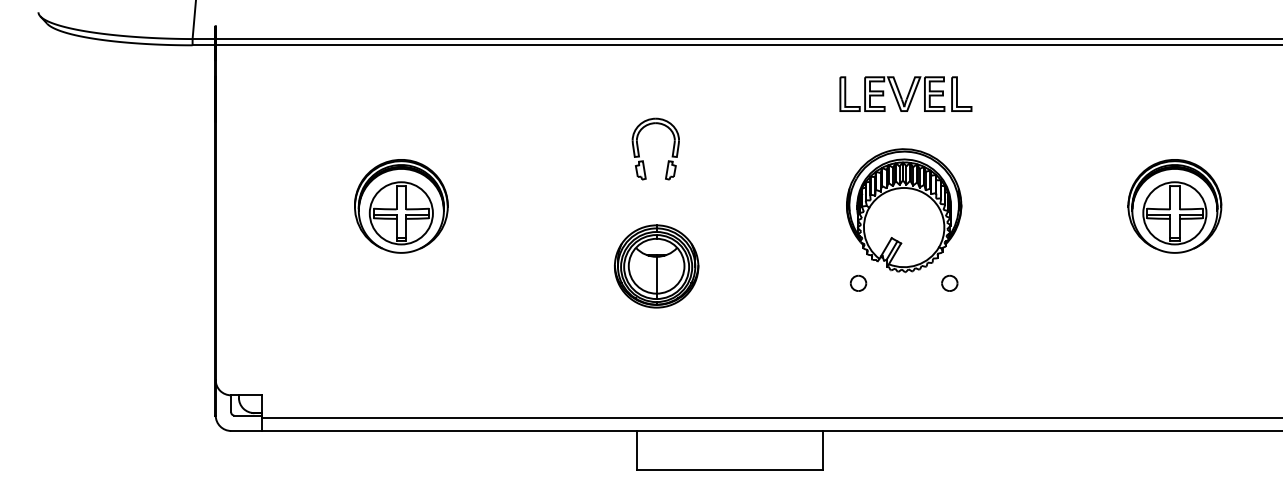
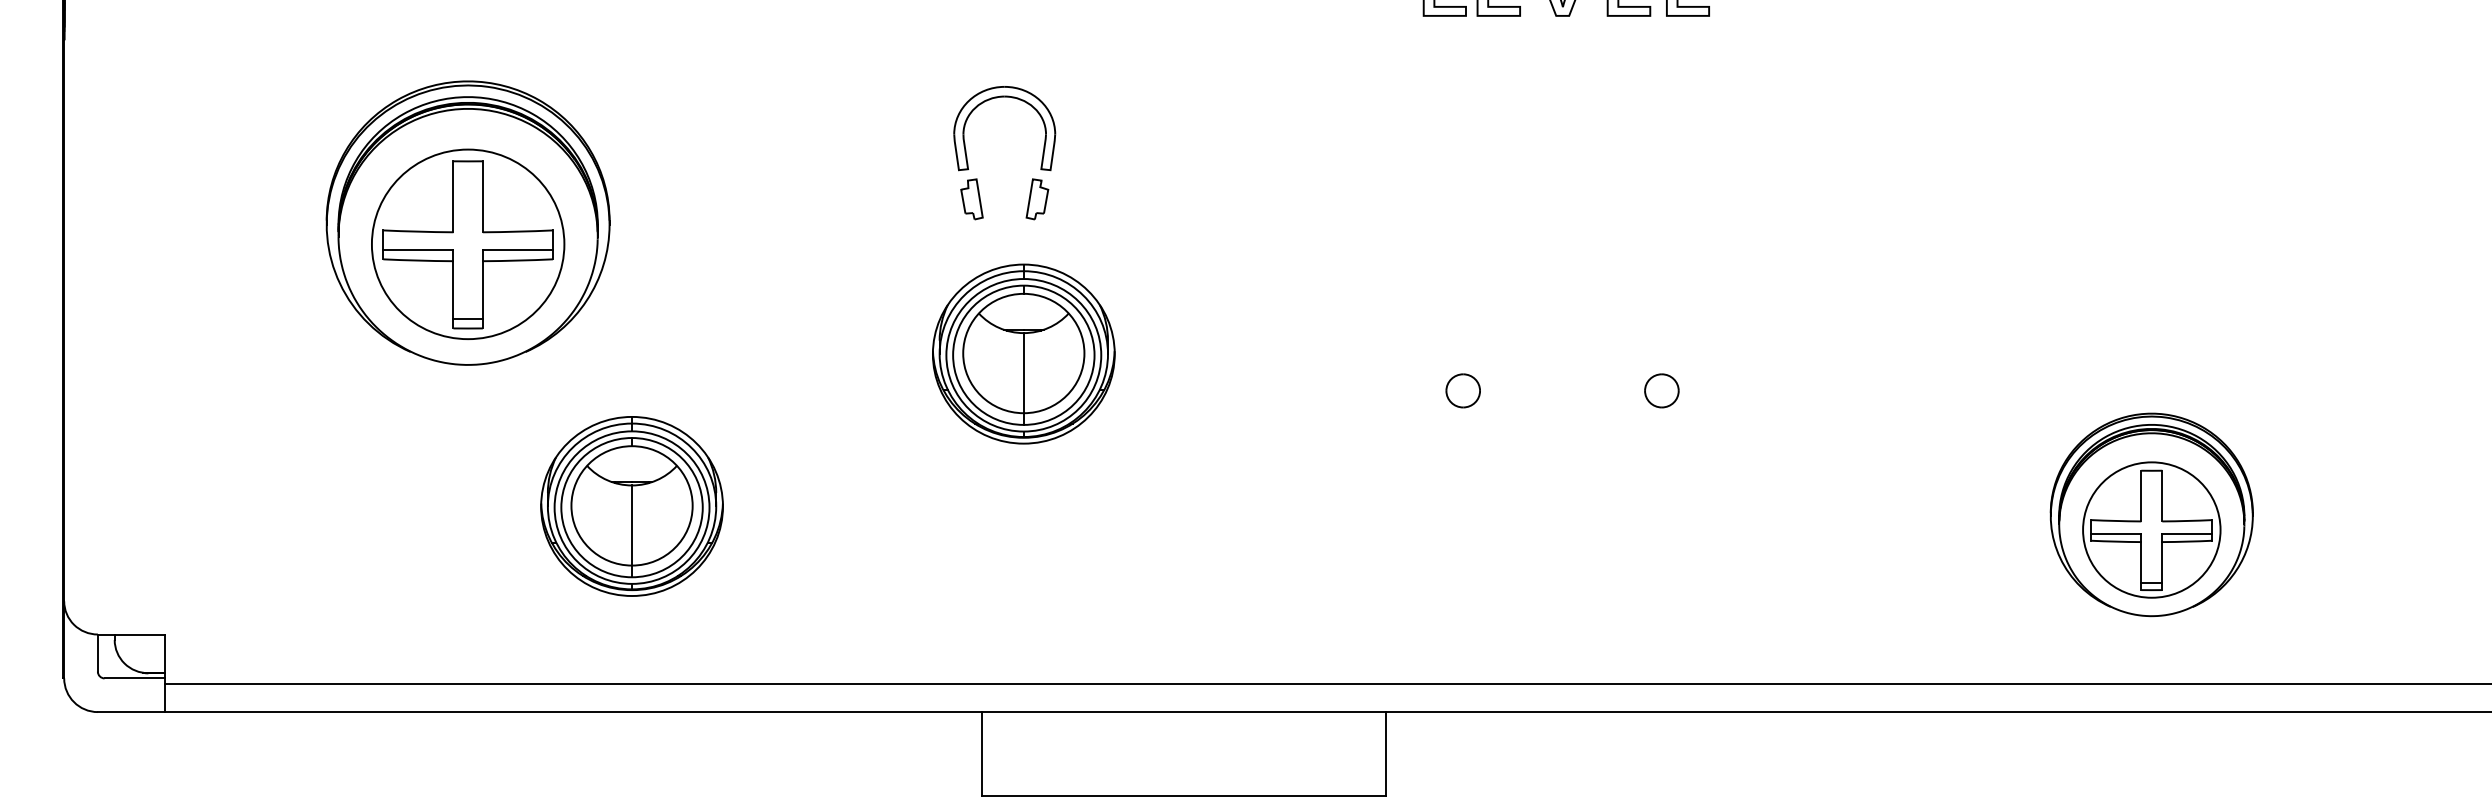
part: (639, 151) -> (969, 158), moved
part: (401, 206) -> (468, 223), size x1.4
part: (1174, 206) -> (2150, 515), moved
part: (904, 210) -> (1563, 232), removed
part: (476, 336) -> (631, 506), added

